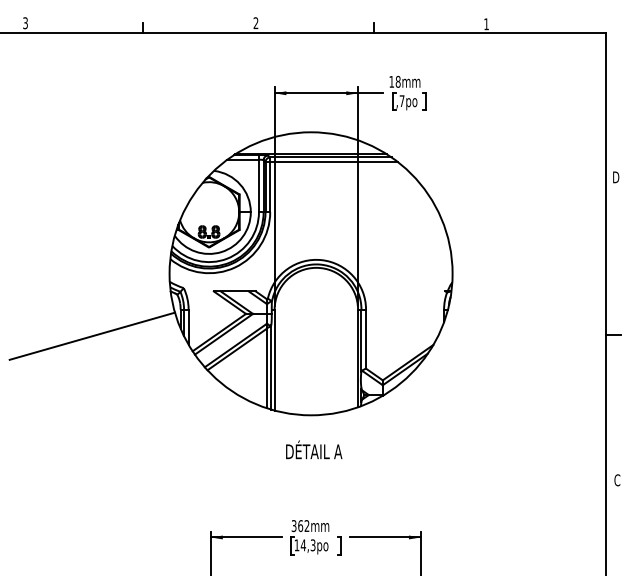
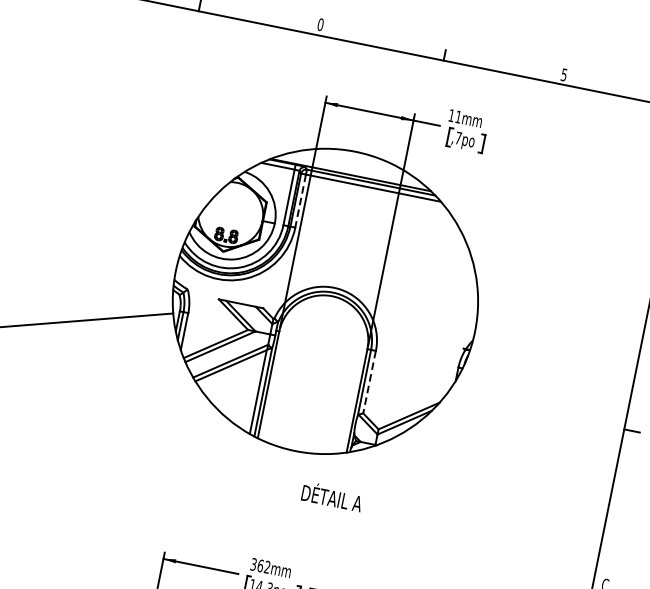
text: (255, 23) -> (320, 24), 2 -> 0
text: (486, 24) -> (564, 75), 1 -> 5
text: (397, 81) -> (457, 116), 18mm -> 11mm
line: (270, 187) -> (300, 201), solid -> dashed
line: (365, 339) -> (368, 382), solid -> dashed
text: (314, 449) -> (332, 496), moved

